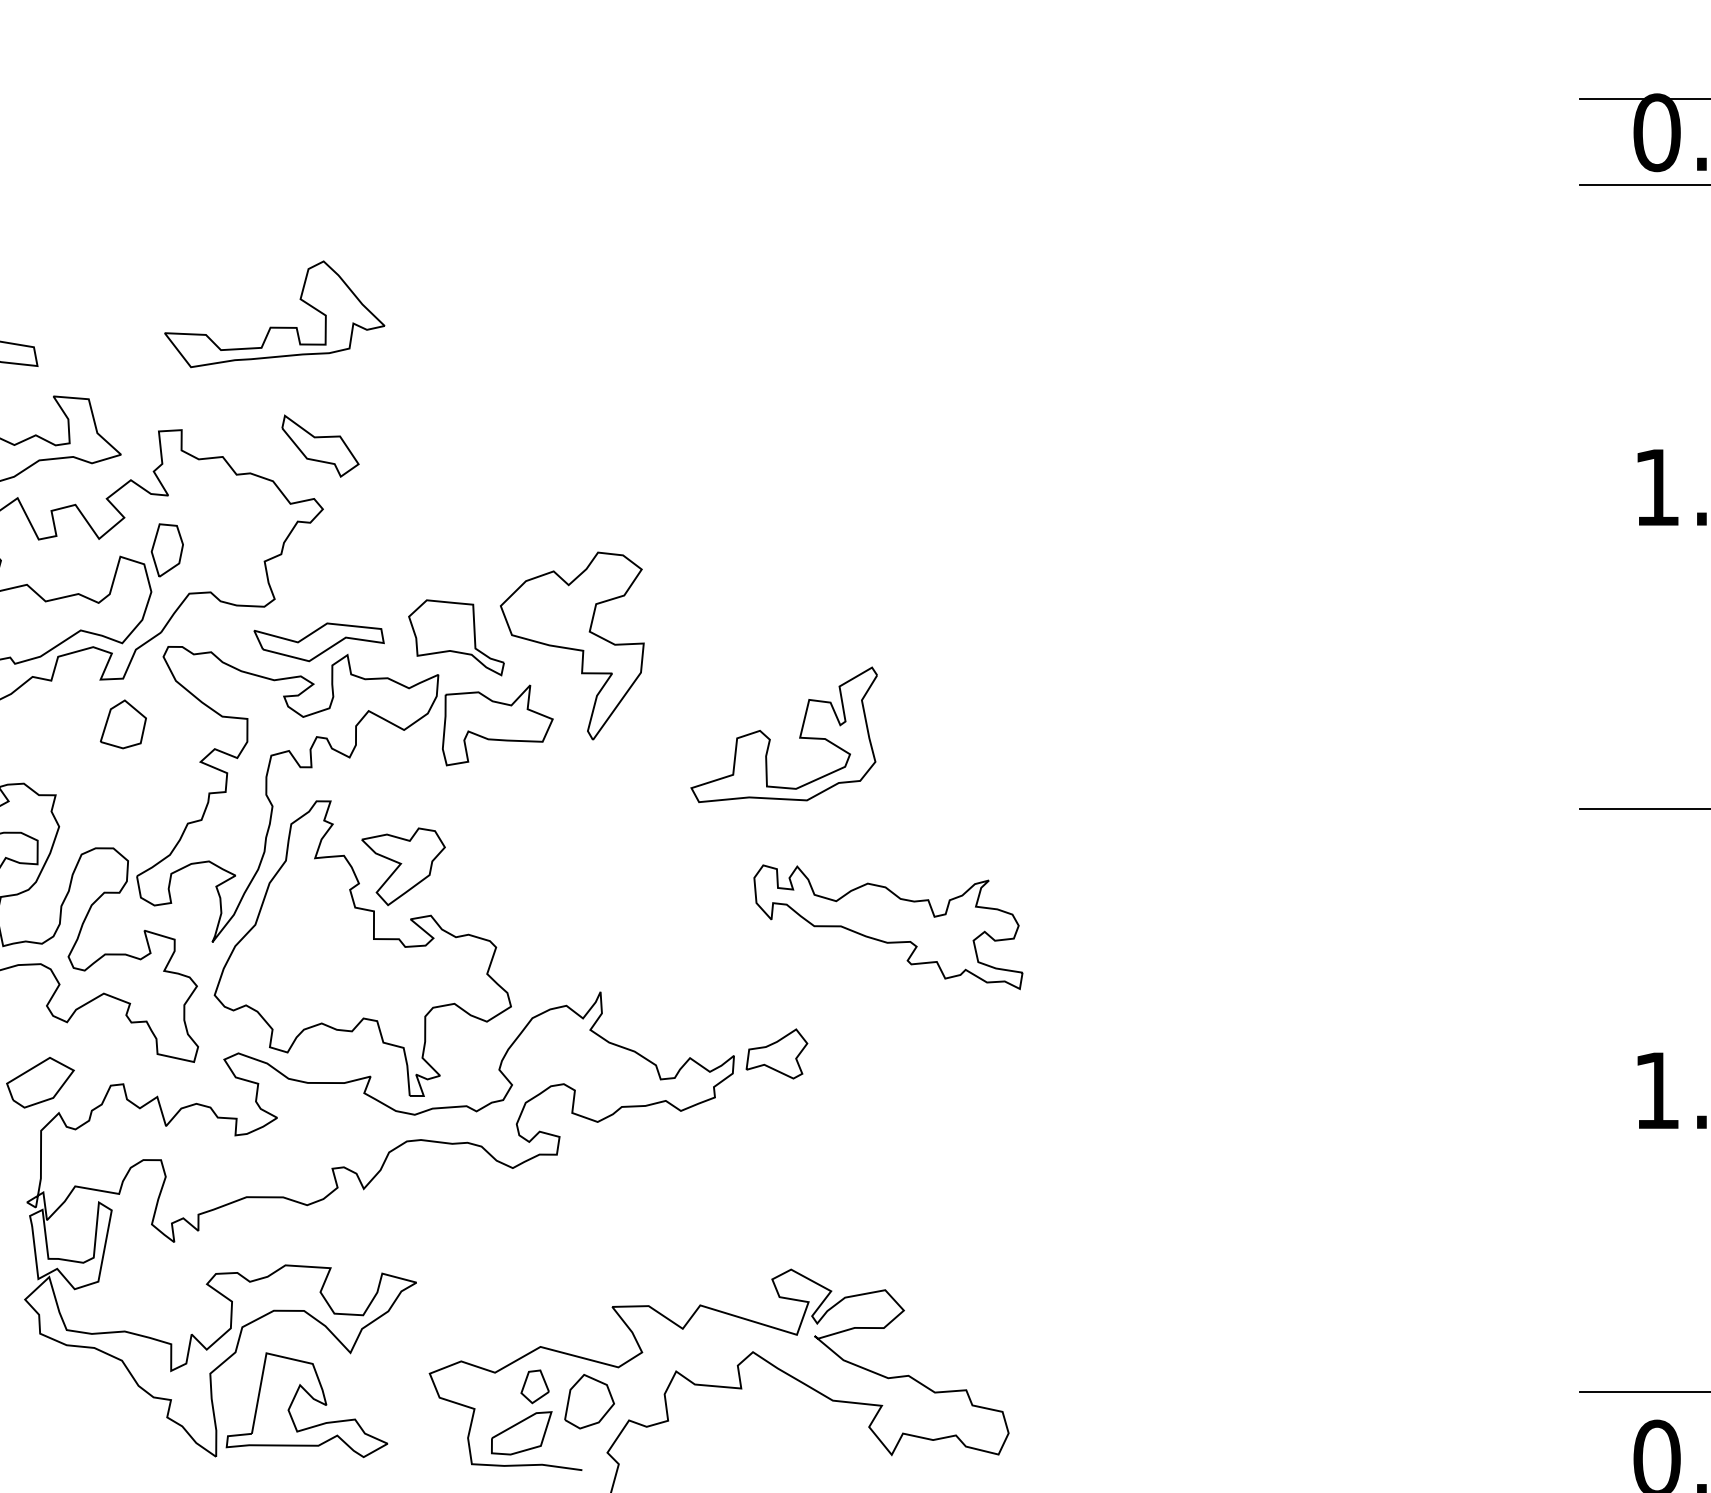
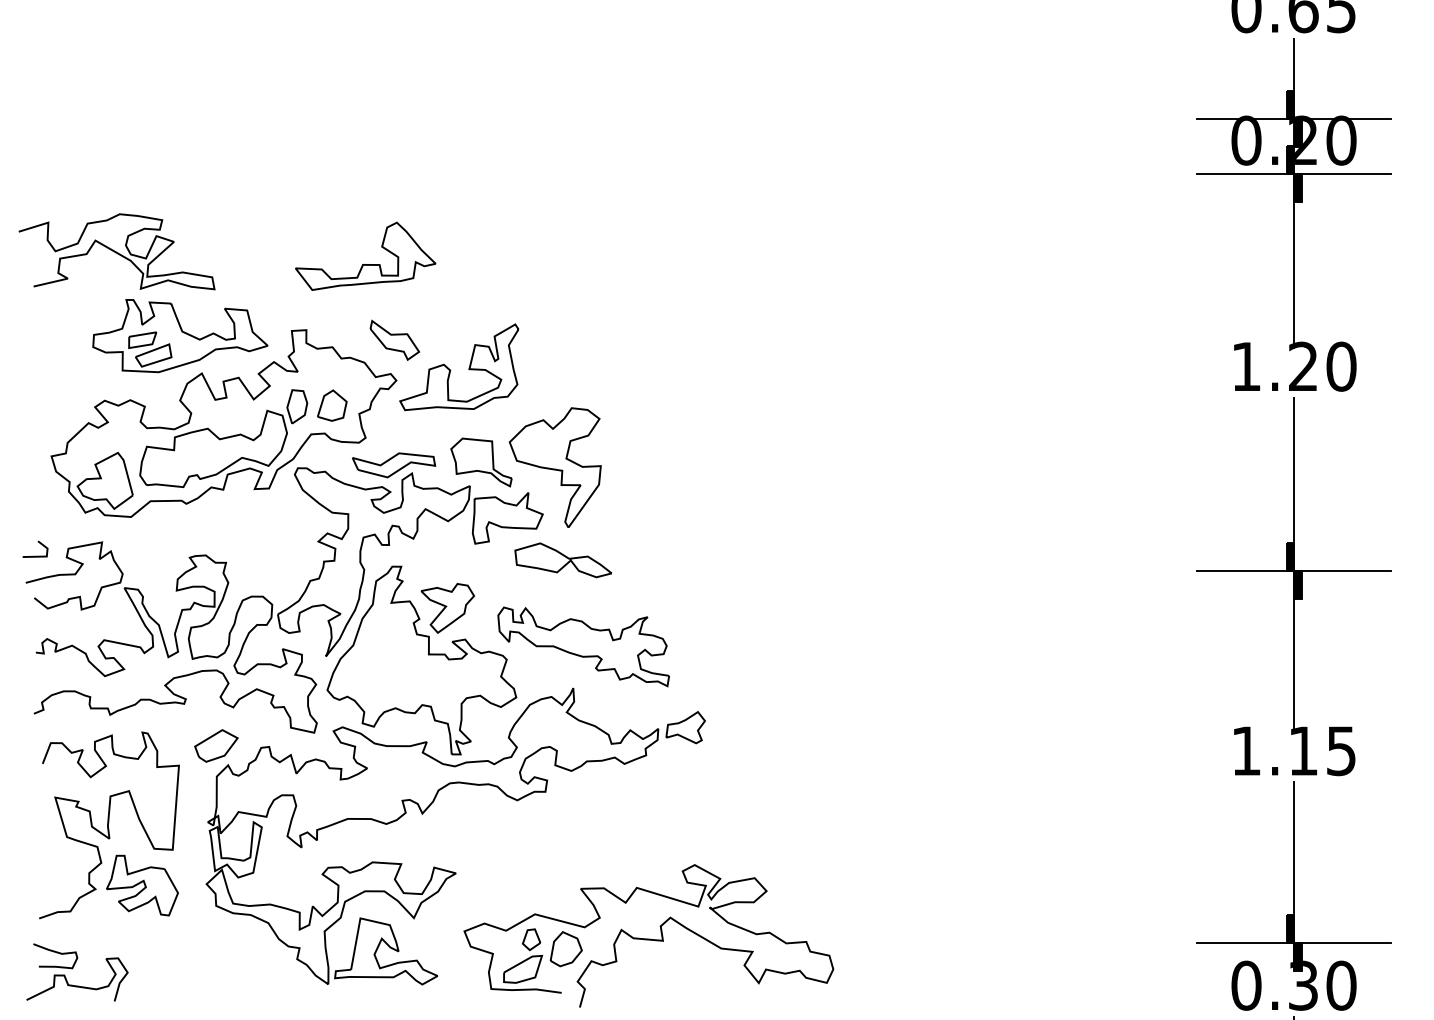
part: (123, 724) -> (332, 405), moved
part: (771, 739) -> (451, 370), moved
part: (585, 791) -> (563, 560), added
part: (888, 926) -> (583, 646), moved

